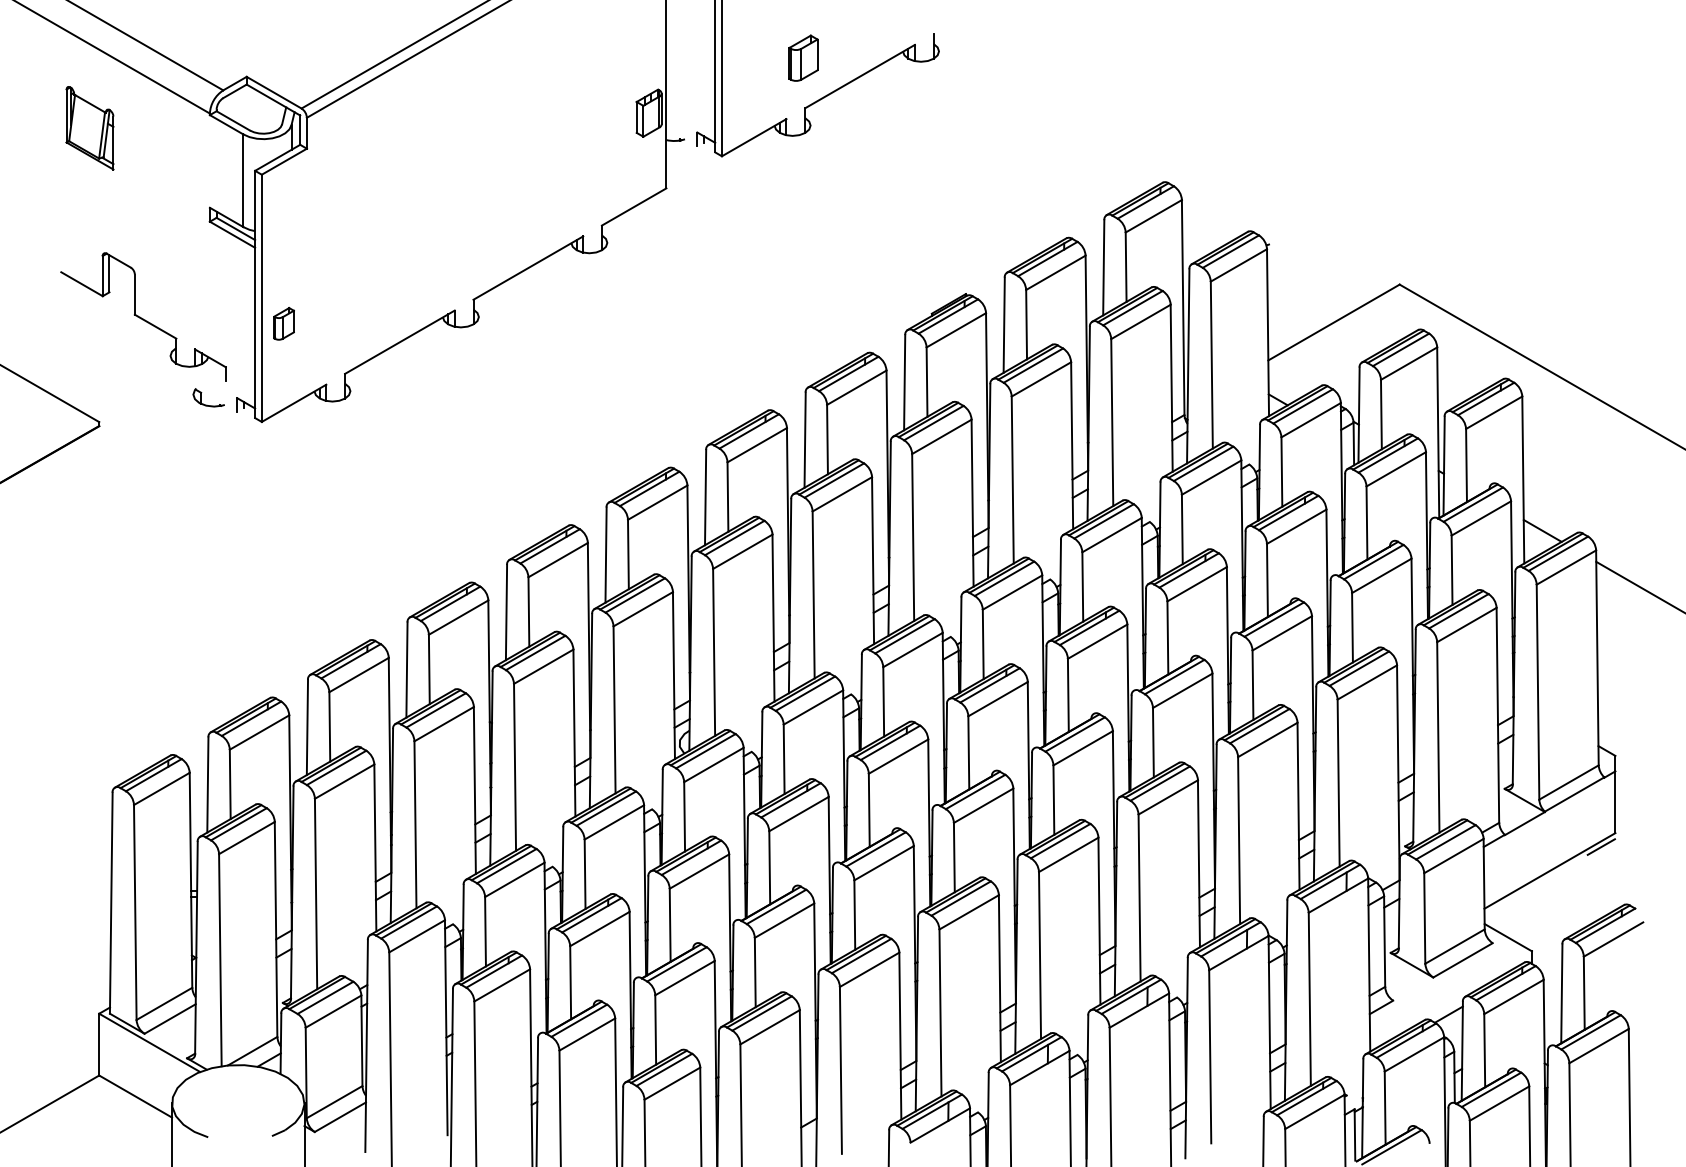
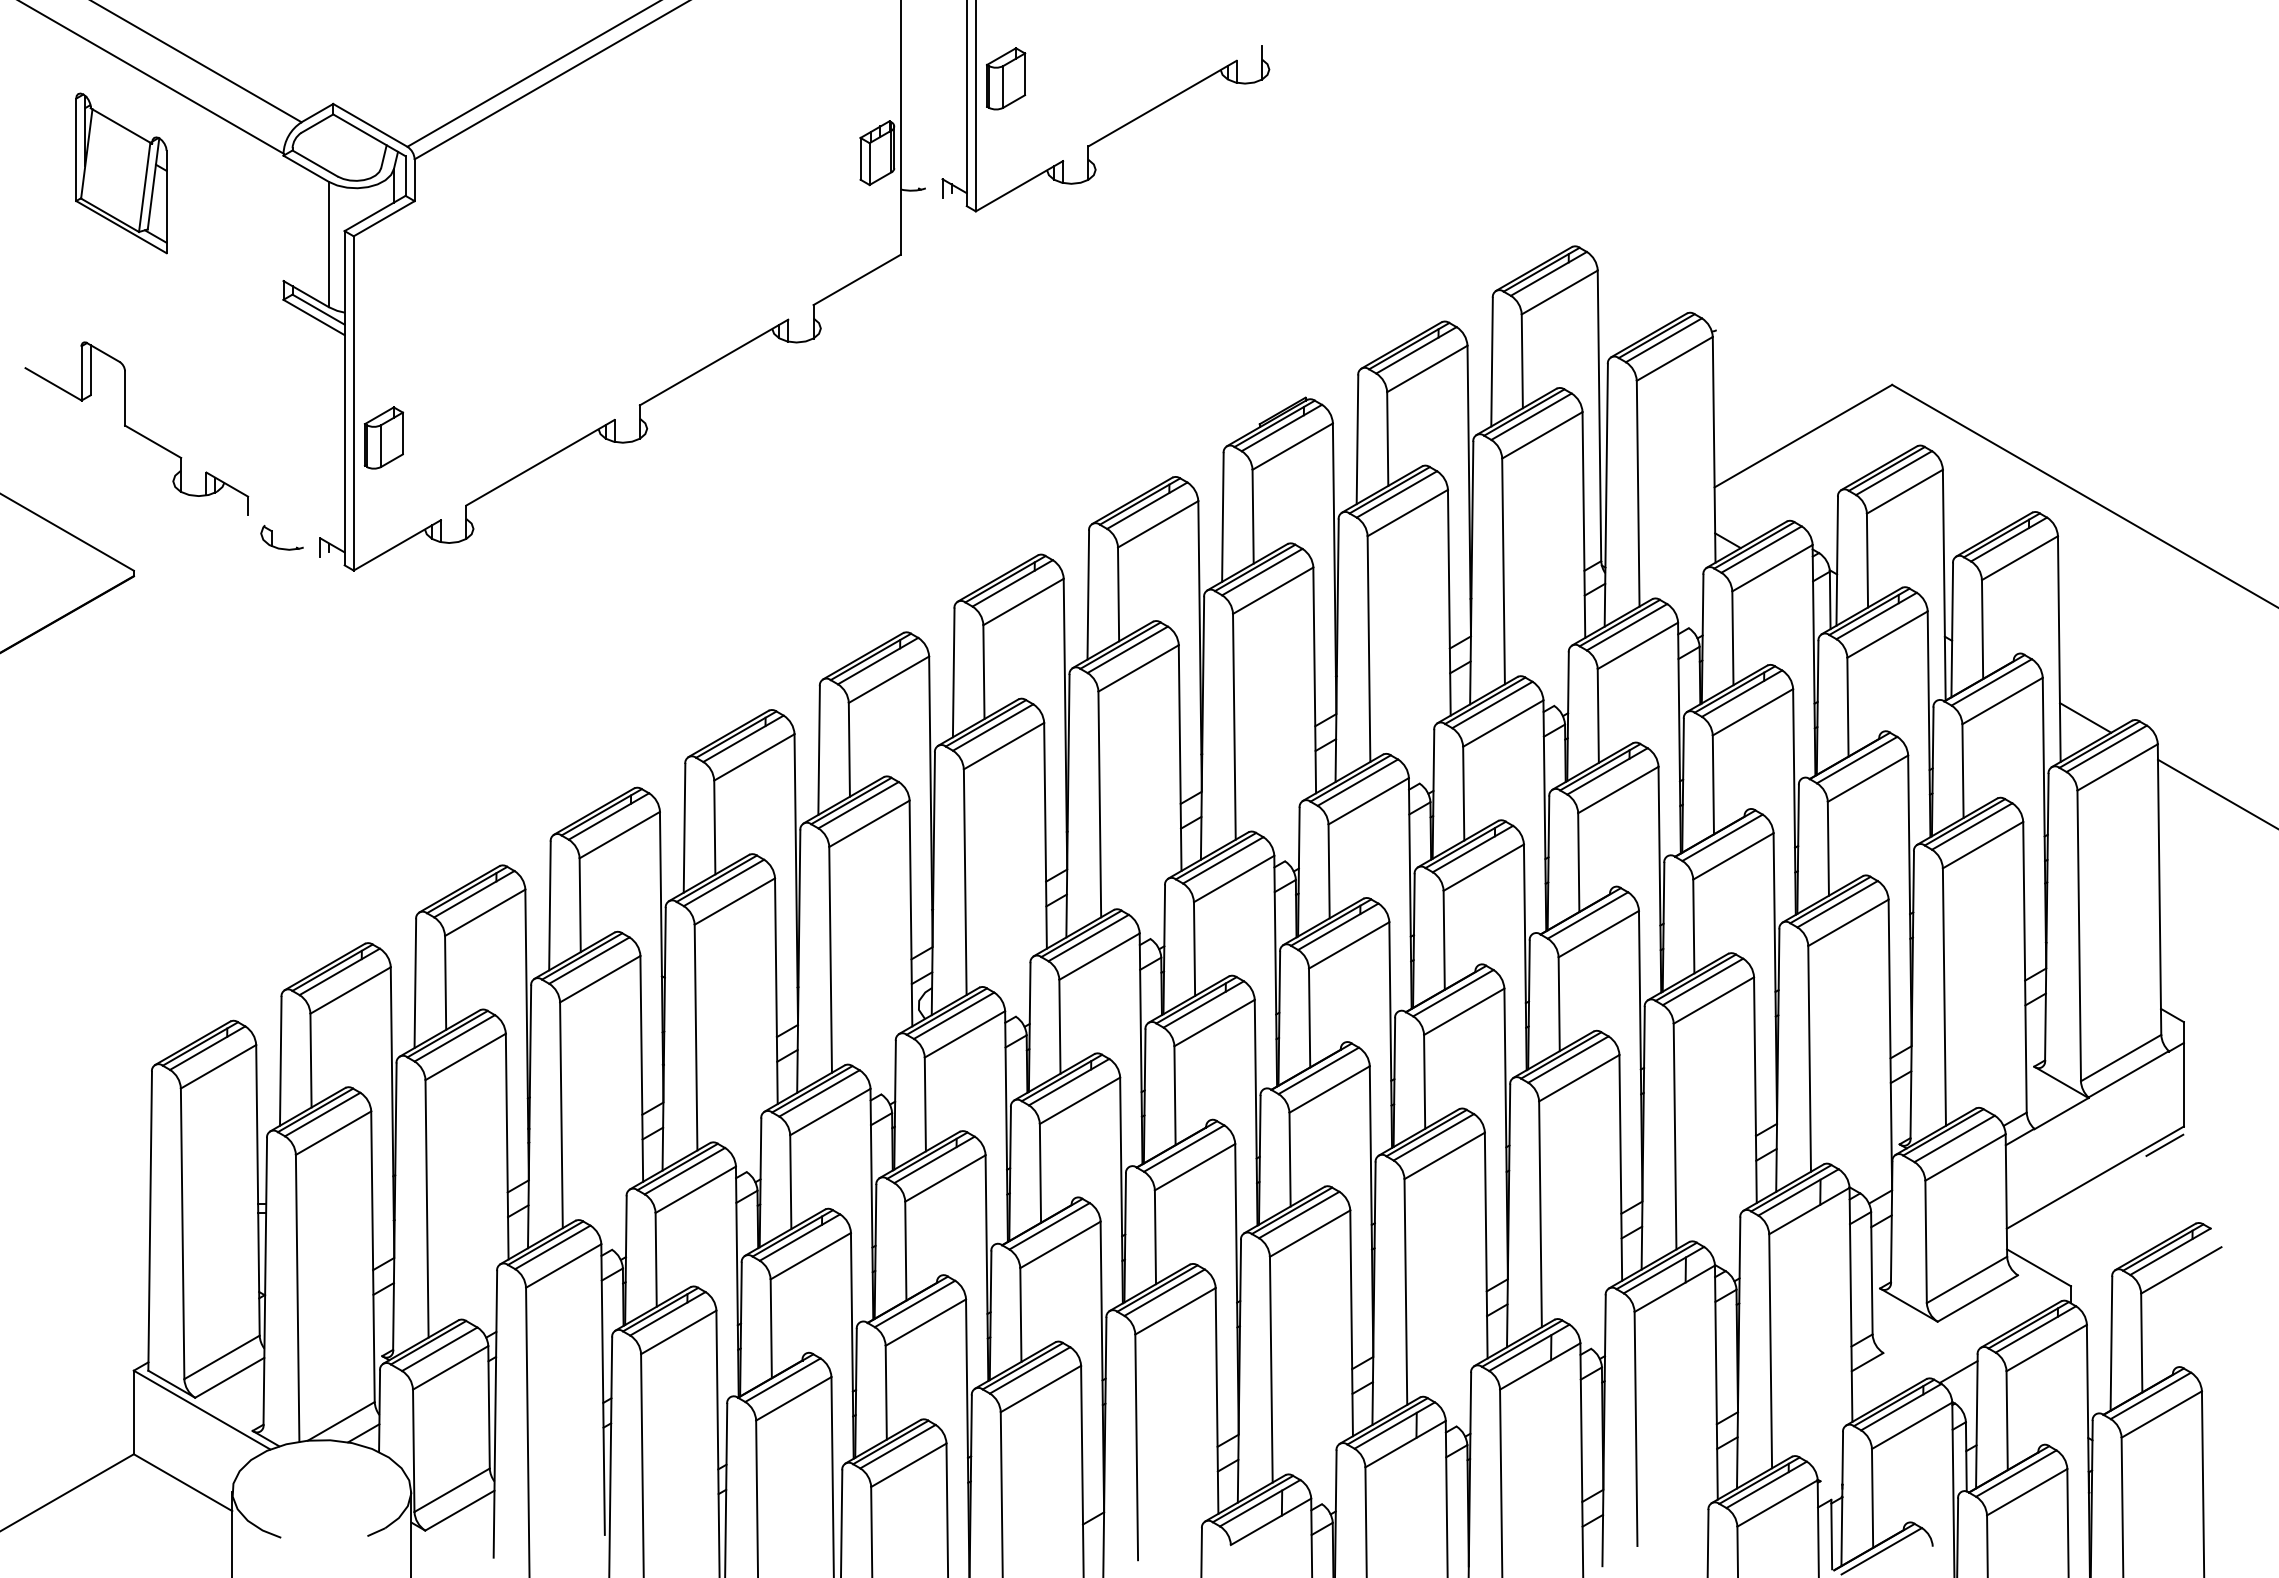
part: (803, 58) -> (1006, 78), moved
part: (90, 128) -> (121, 173), size x1.43
part: (143, 316) -> (136, 428), moved
part: (283, 323) -> (383, 437), size x1.43

